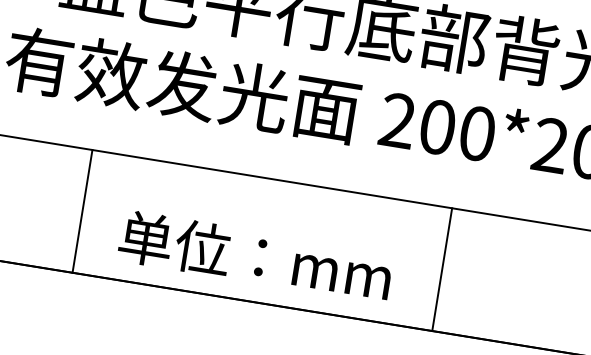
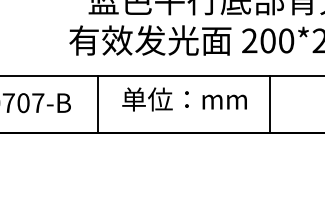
line: (82, 210) -> (98, 104), moved
text: (255, 256) -> (184, 99), moved
line: (442, 269) -> (269, 104), moved

